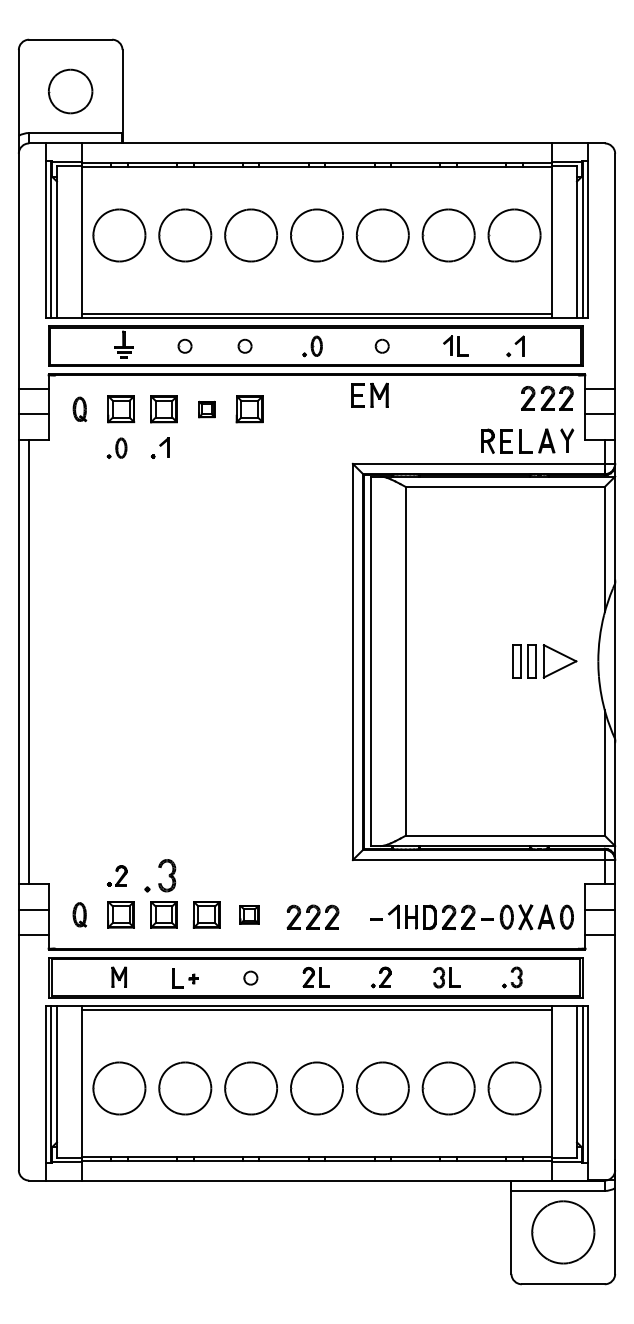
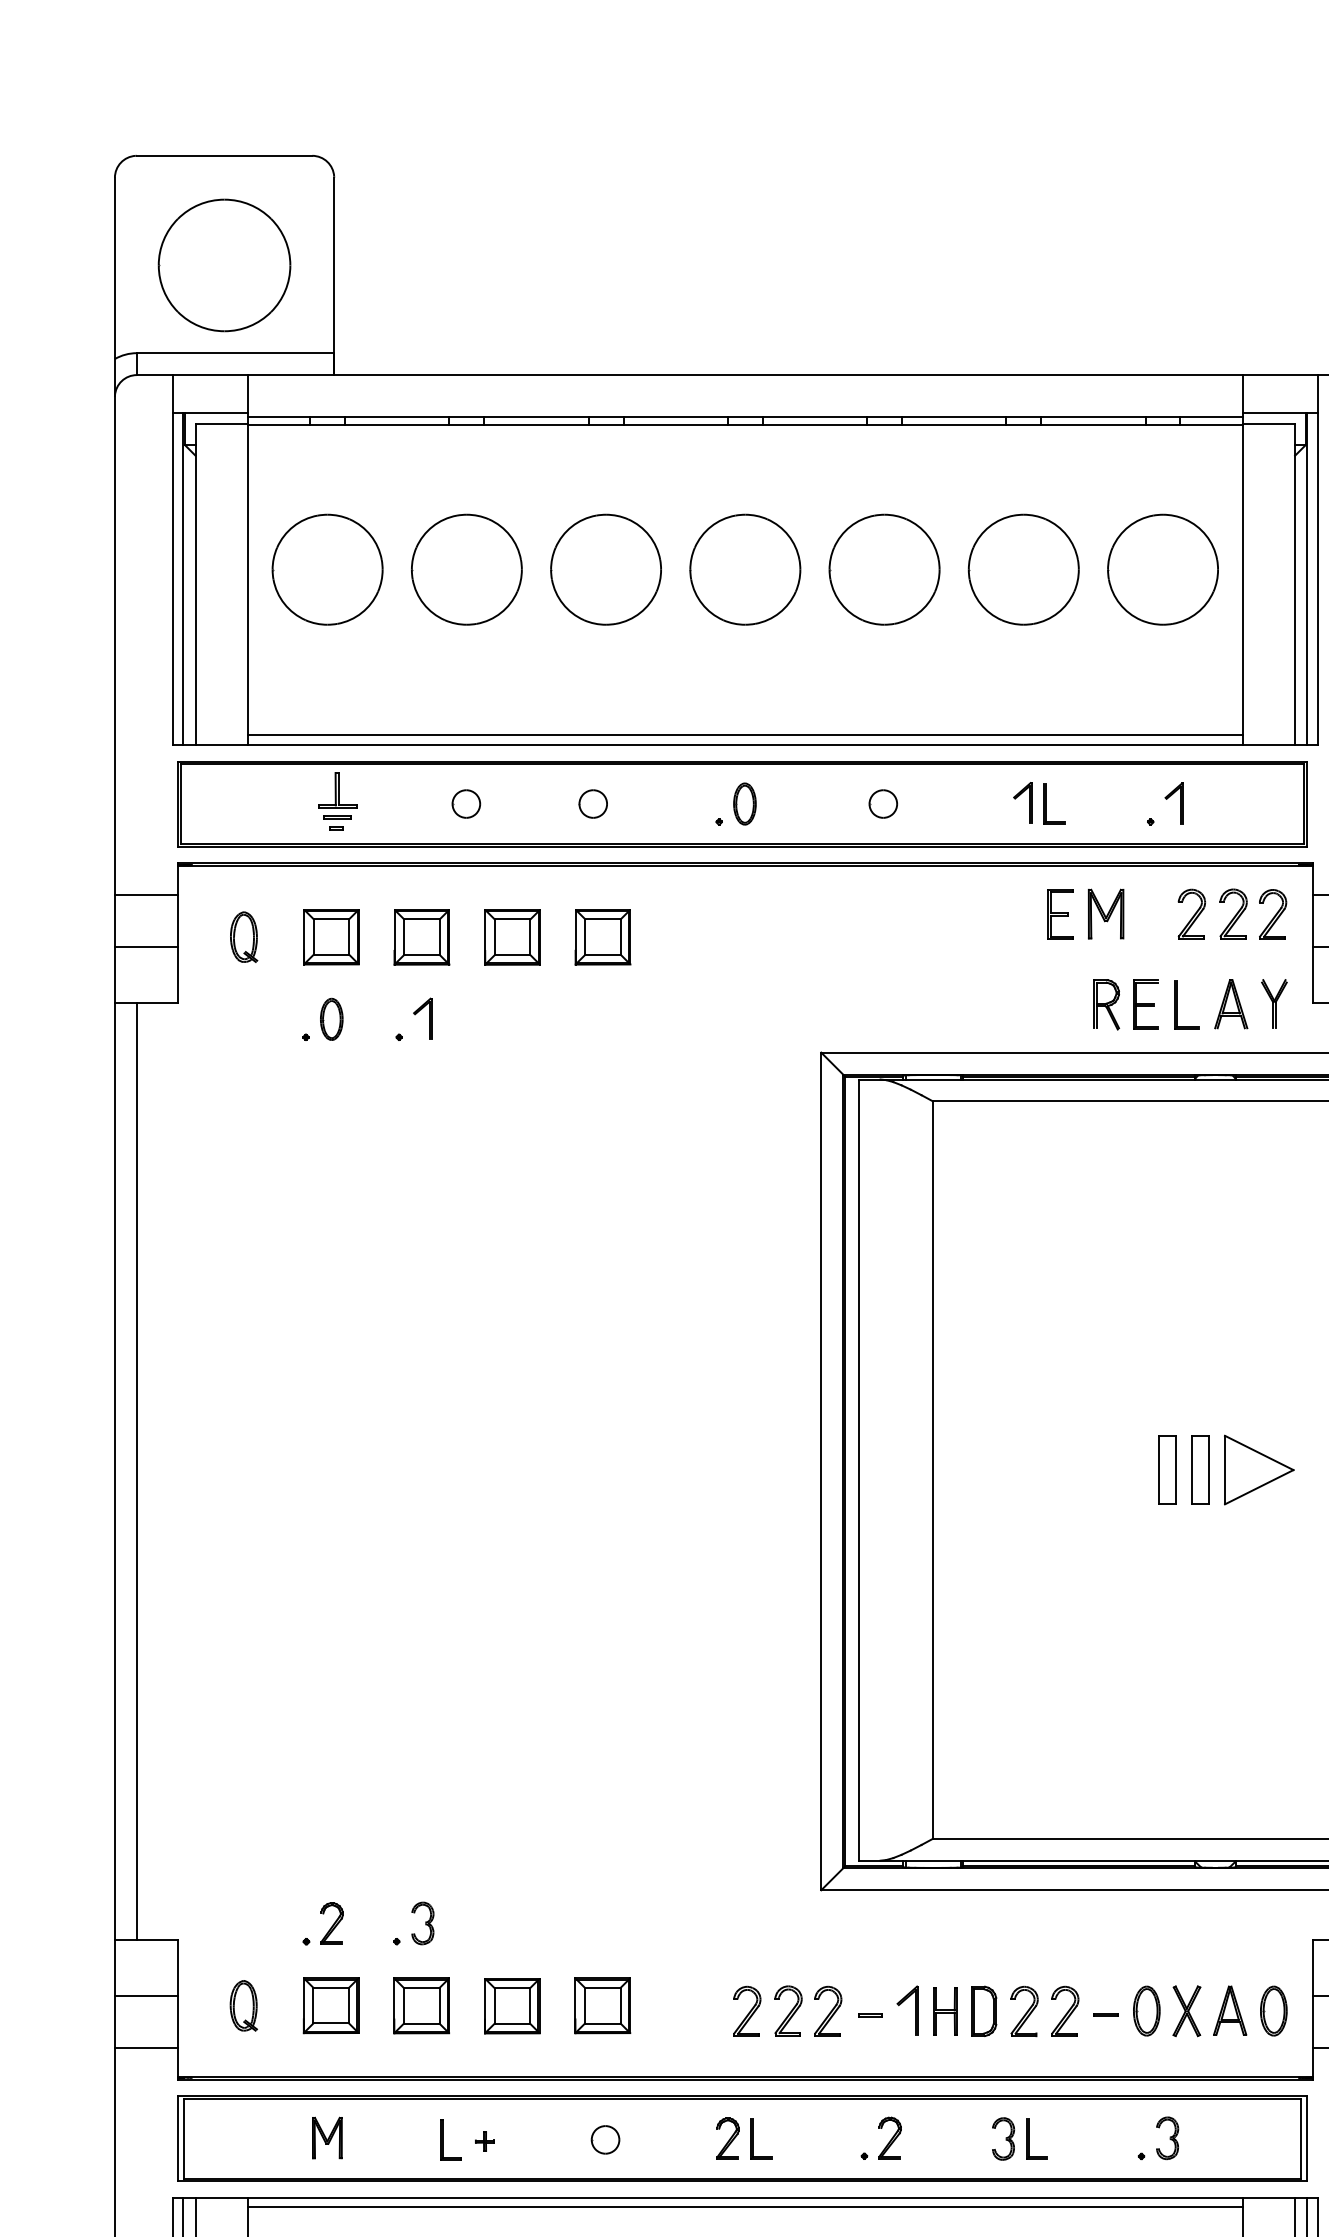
part: (70, 91) -> (224, 265), size x1.43
part: (369, 394) -> (1084, 912), moved
part: (206, 409) -> (511, 937), size x1.67
part: (159, 875) -> (412, 1922), size x0.62
part: (249, 914) -> (602, 2005), size x1.43
part: (312, 916) -> (786, 2009), moved

